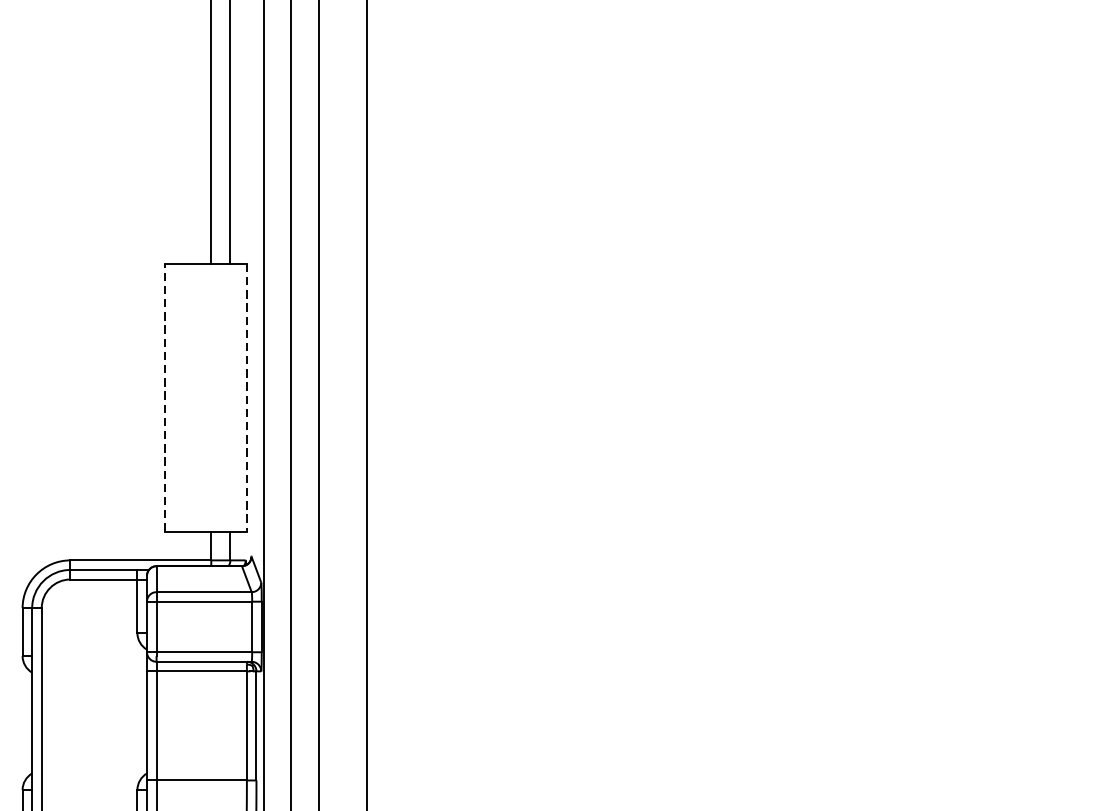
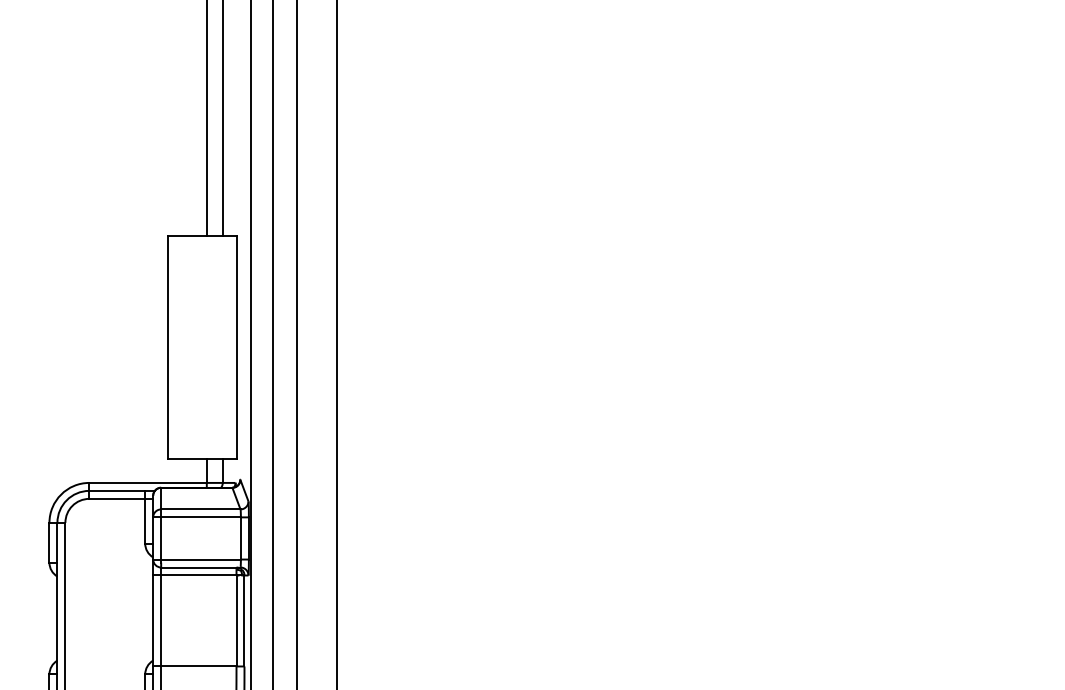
line: (165, 397) -> (168, 347), dashed -> solid
line: (246, 397) -> (236, 347), dashed -> solid

